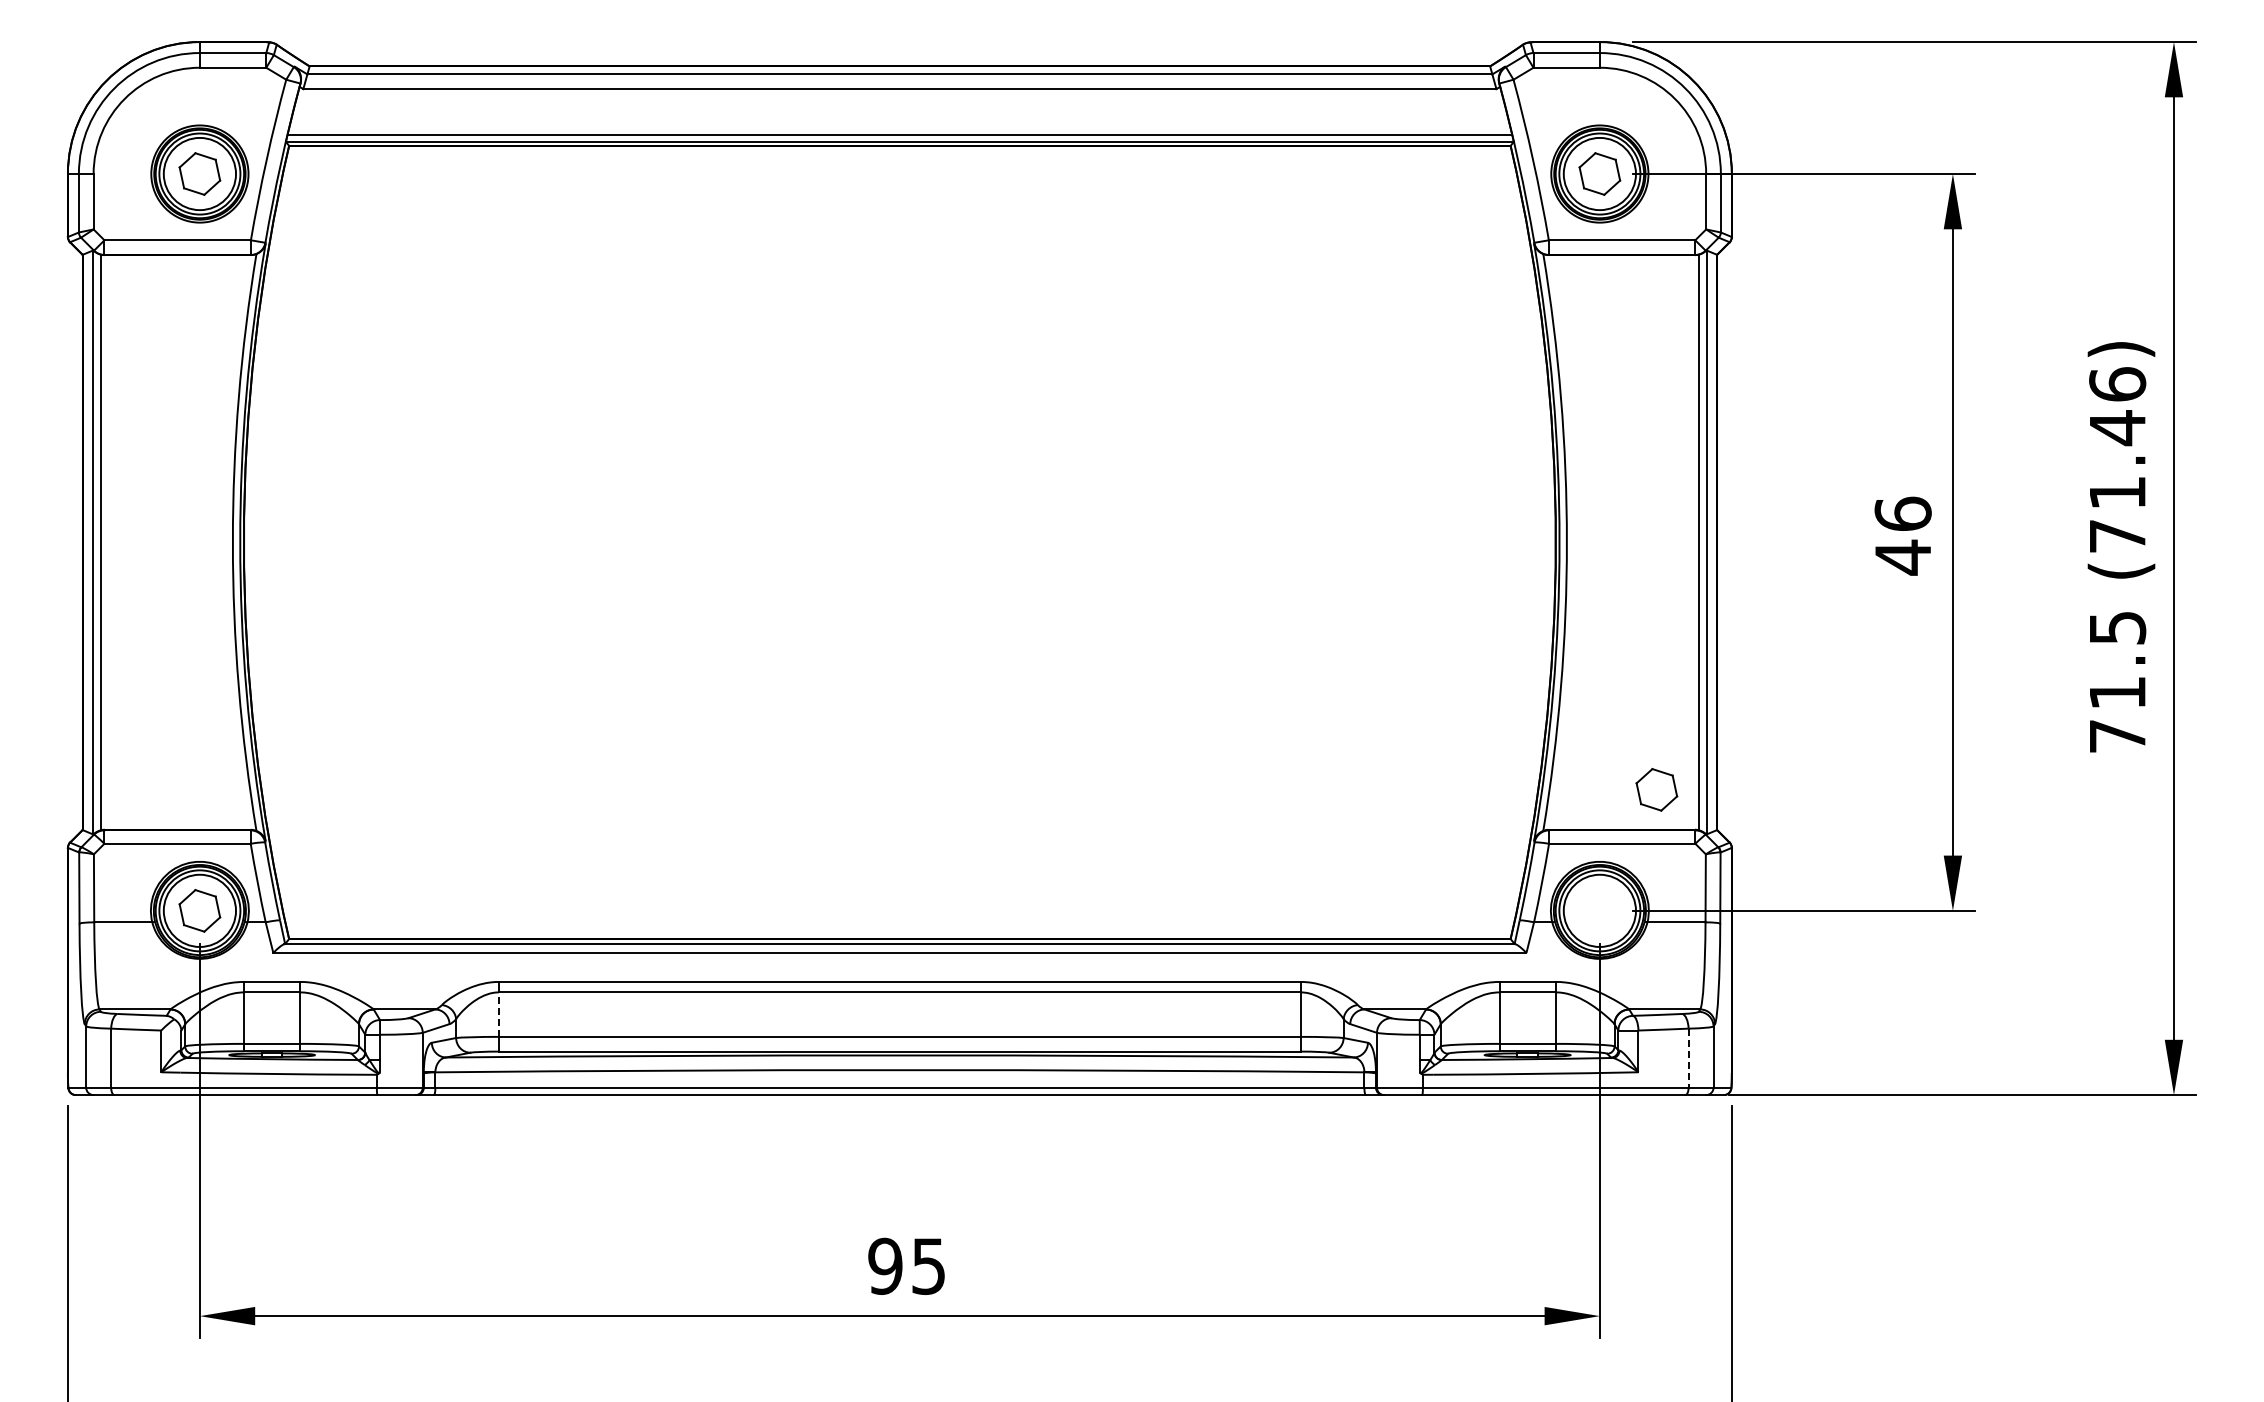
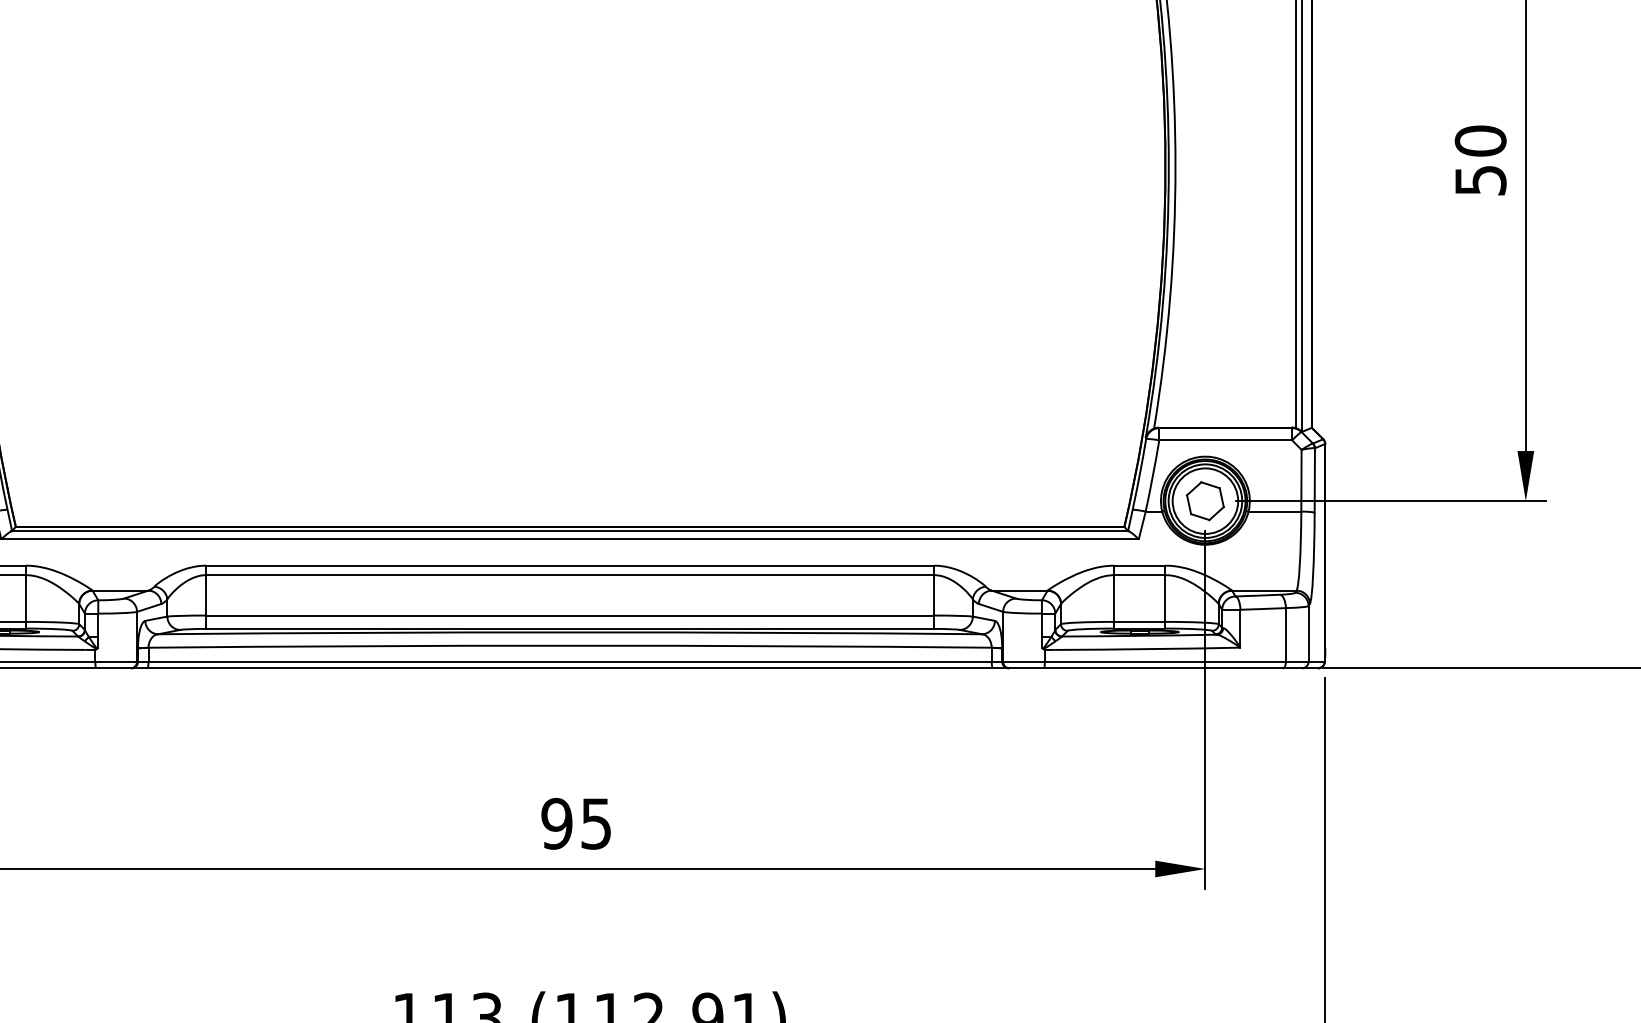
text: (1902, 535) -> (1480, 160), 46 -> 50
part: (1656, 789) -> (1205, 500), moved
line: (498, 1014) -> (205, 595), dashed -> solid
line: (1688, 1058) -> (1285, 635), dashed -> solid

